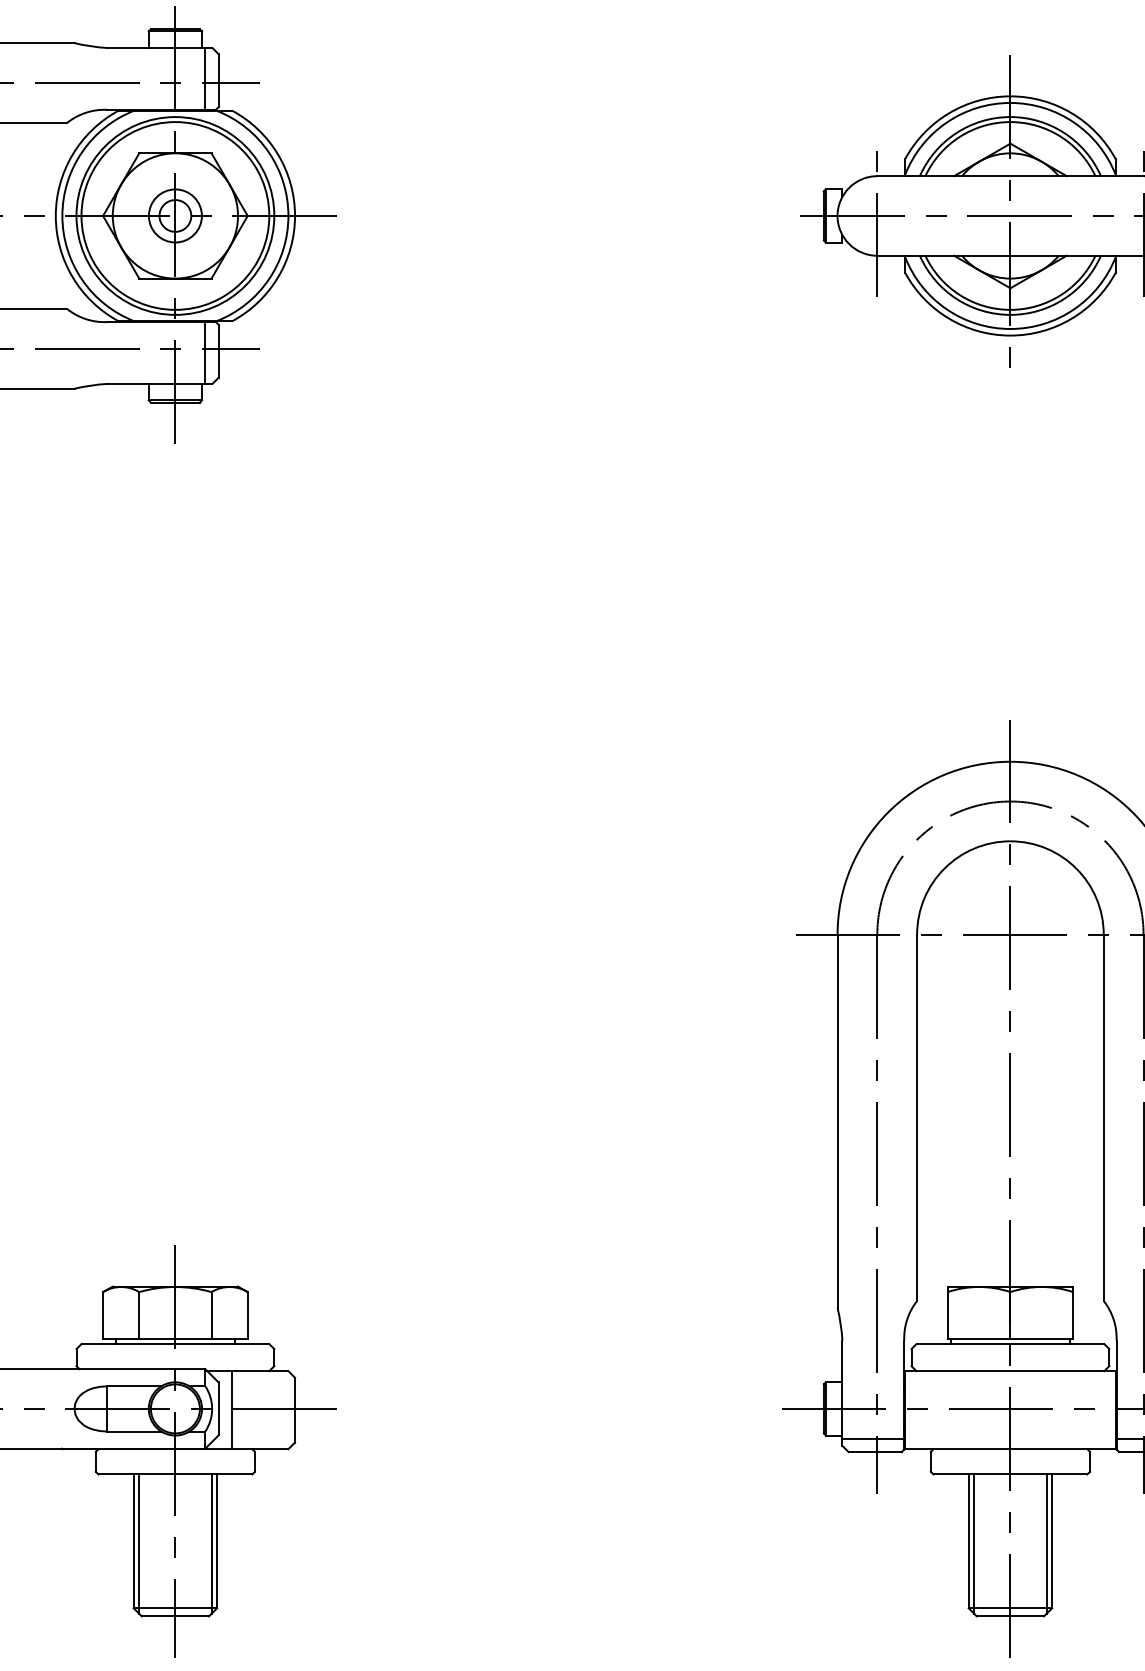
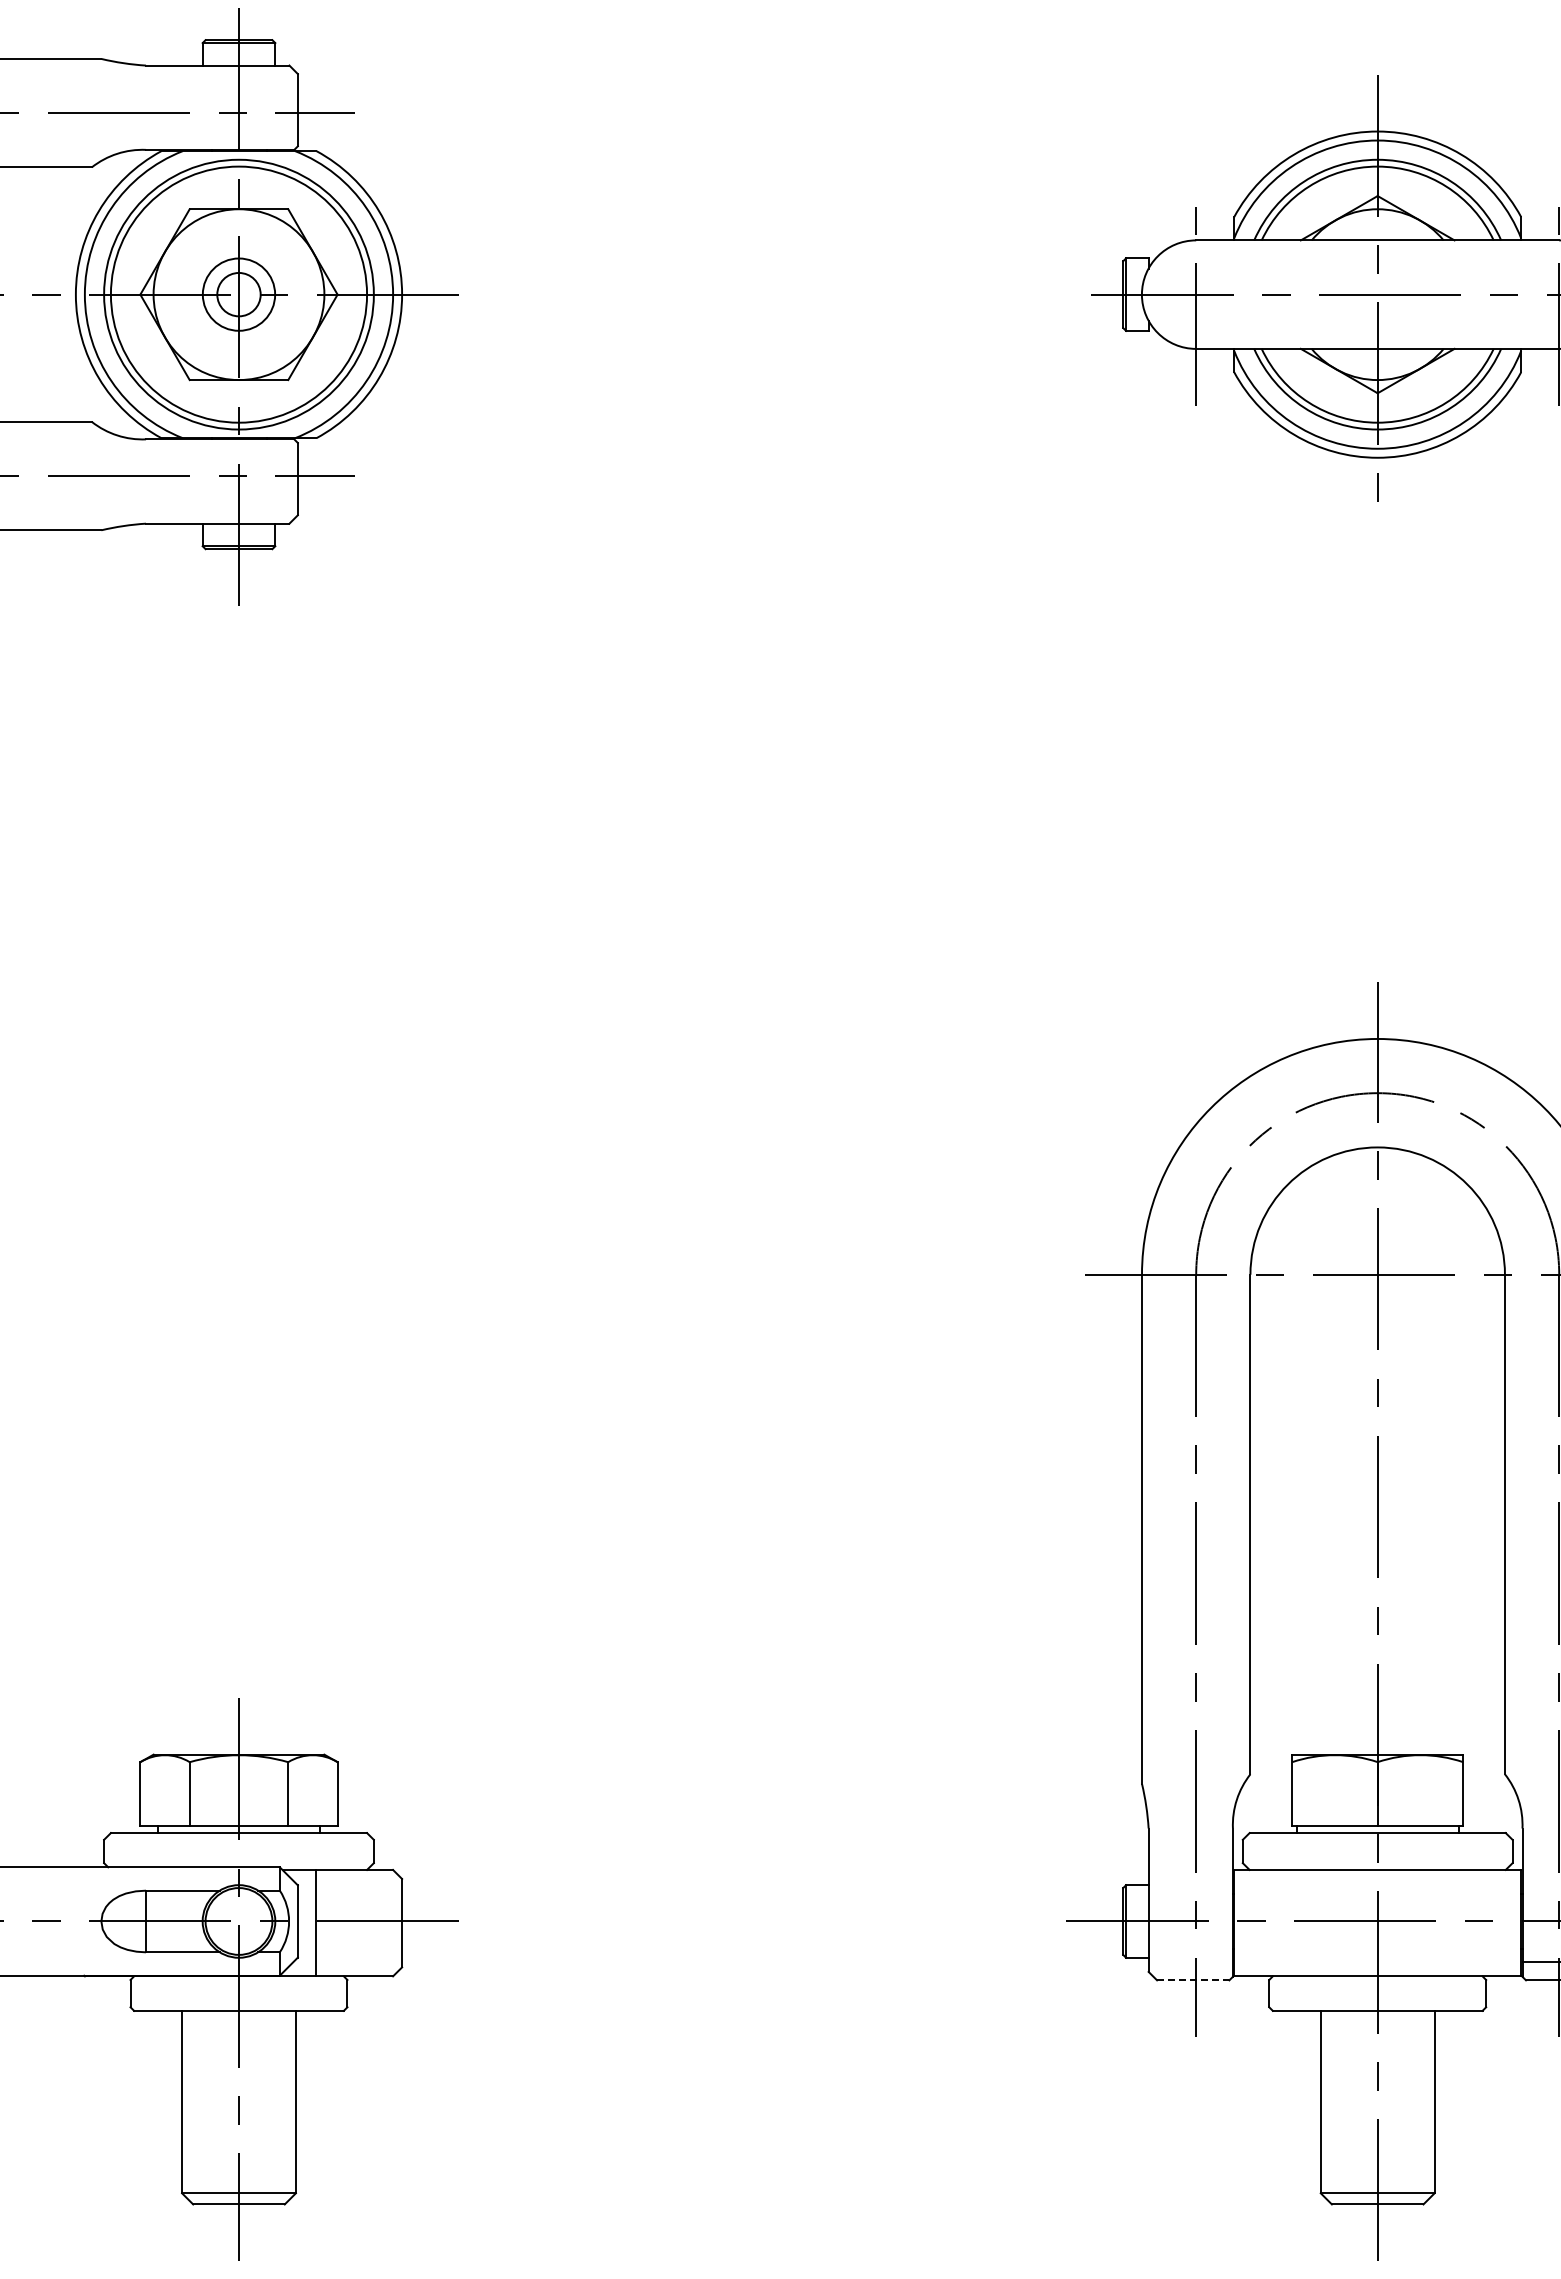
line: (205, 78) -> (279, 107), removed
line: (205, 352) -> (279, 481), removed
line: (873, 1439) -> (1190, 1962), removed
line: (875, 1452) -> (1193, 1980), solid -> dashed
line: (139, 1543) -> (189, 2105), removed
line: (211, 1543) -> (288, 2105), removed
line: (974, 1543) -> (1328, 2105), removed
line: (1046, 1543) -> (1426, 2105), removed

